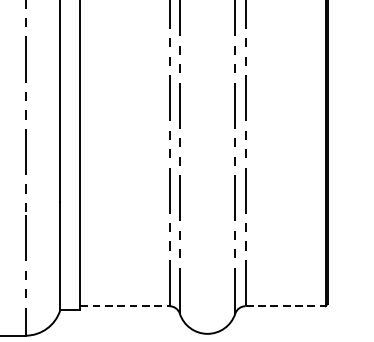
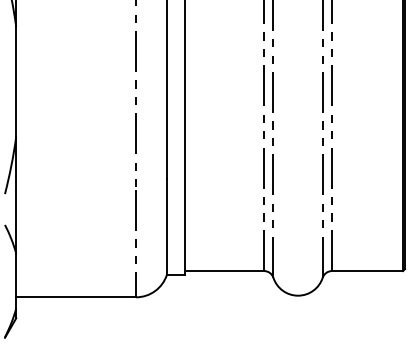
line: (124, 306) -> (224, 271), dashed -> solid
line: (285, 306) -> (367, 271), dashed -> solid

